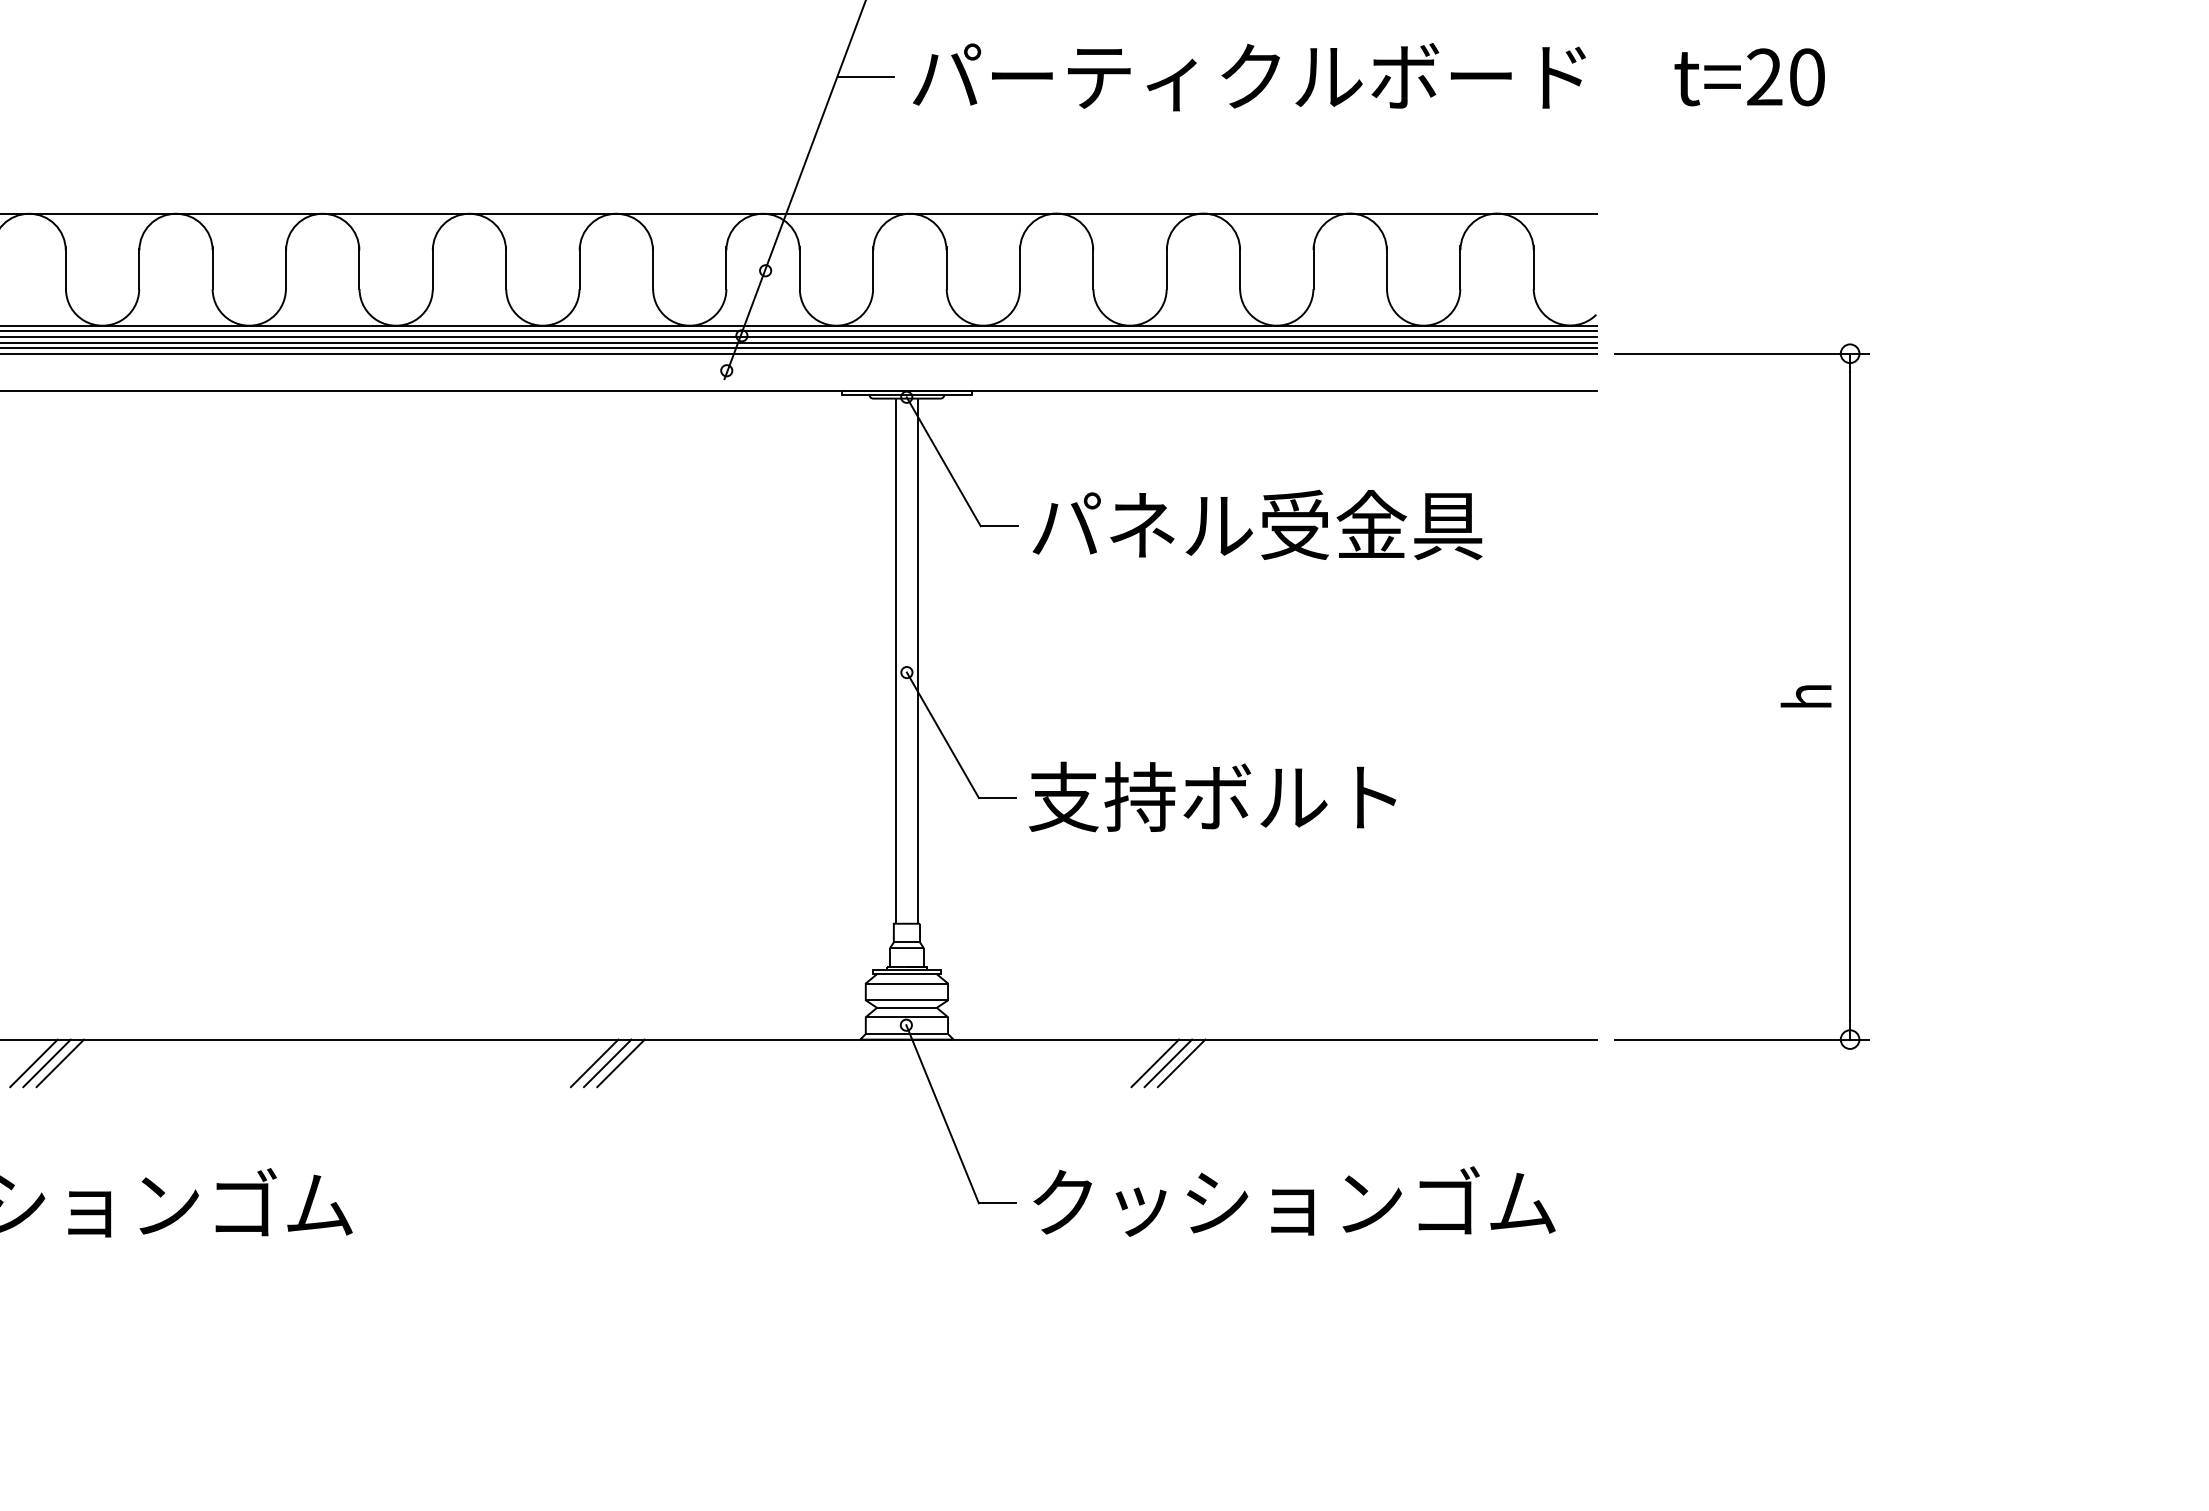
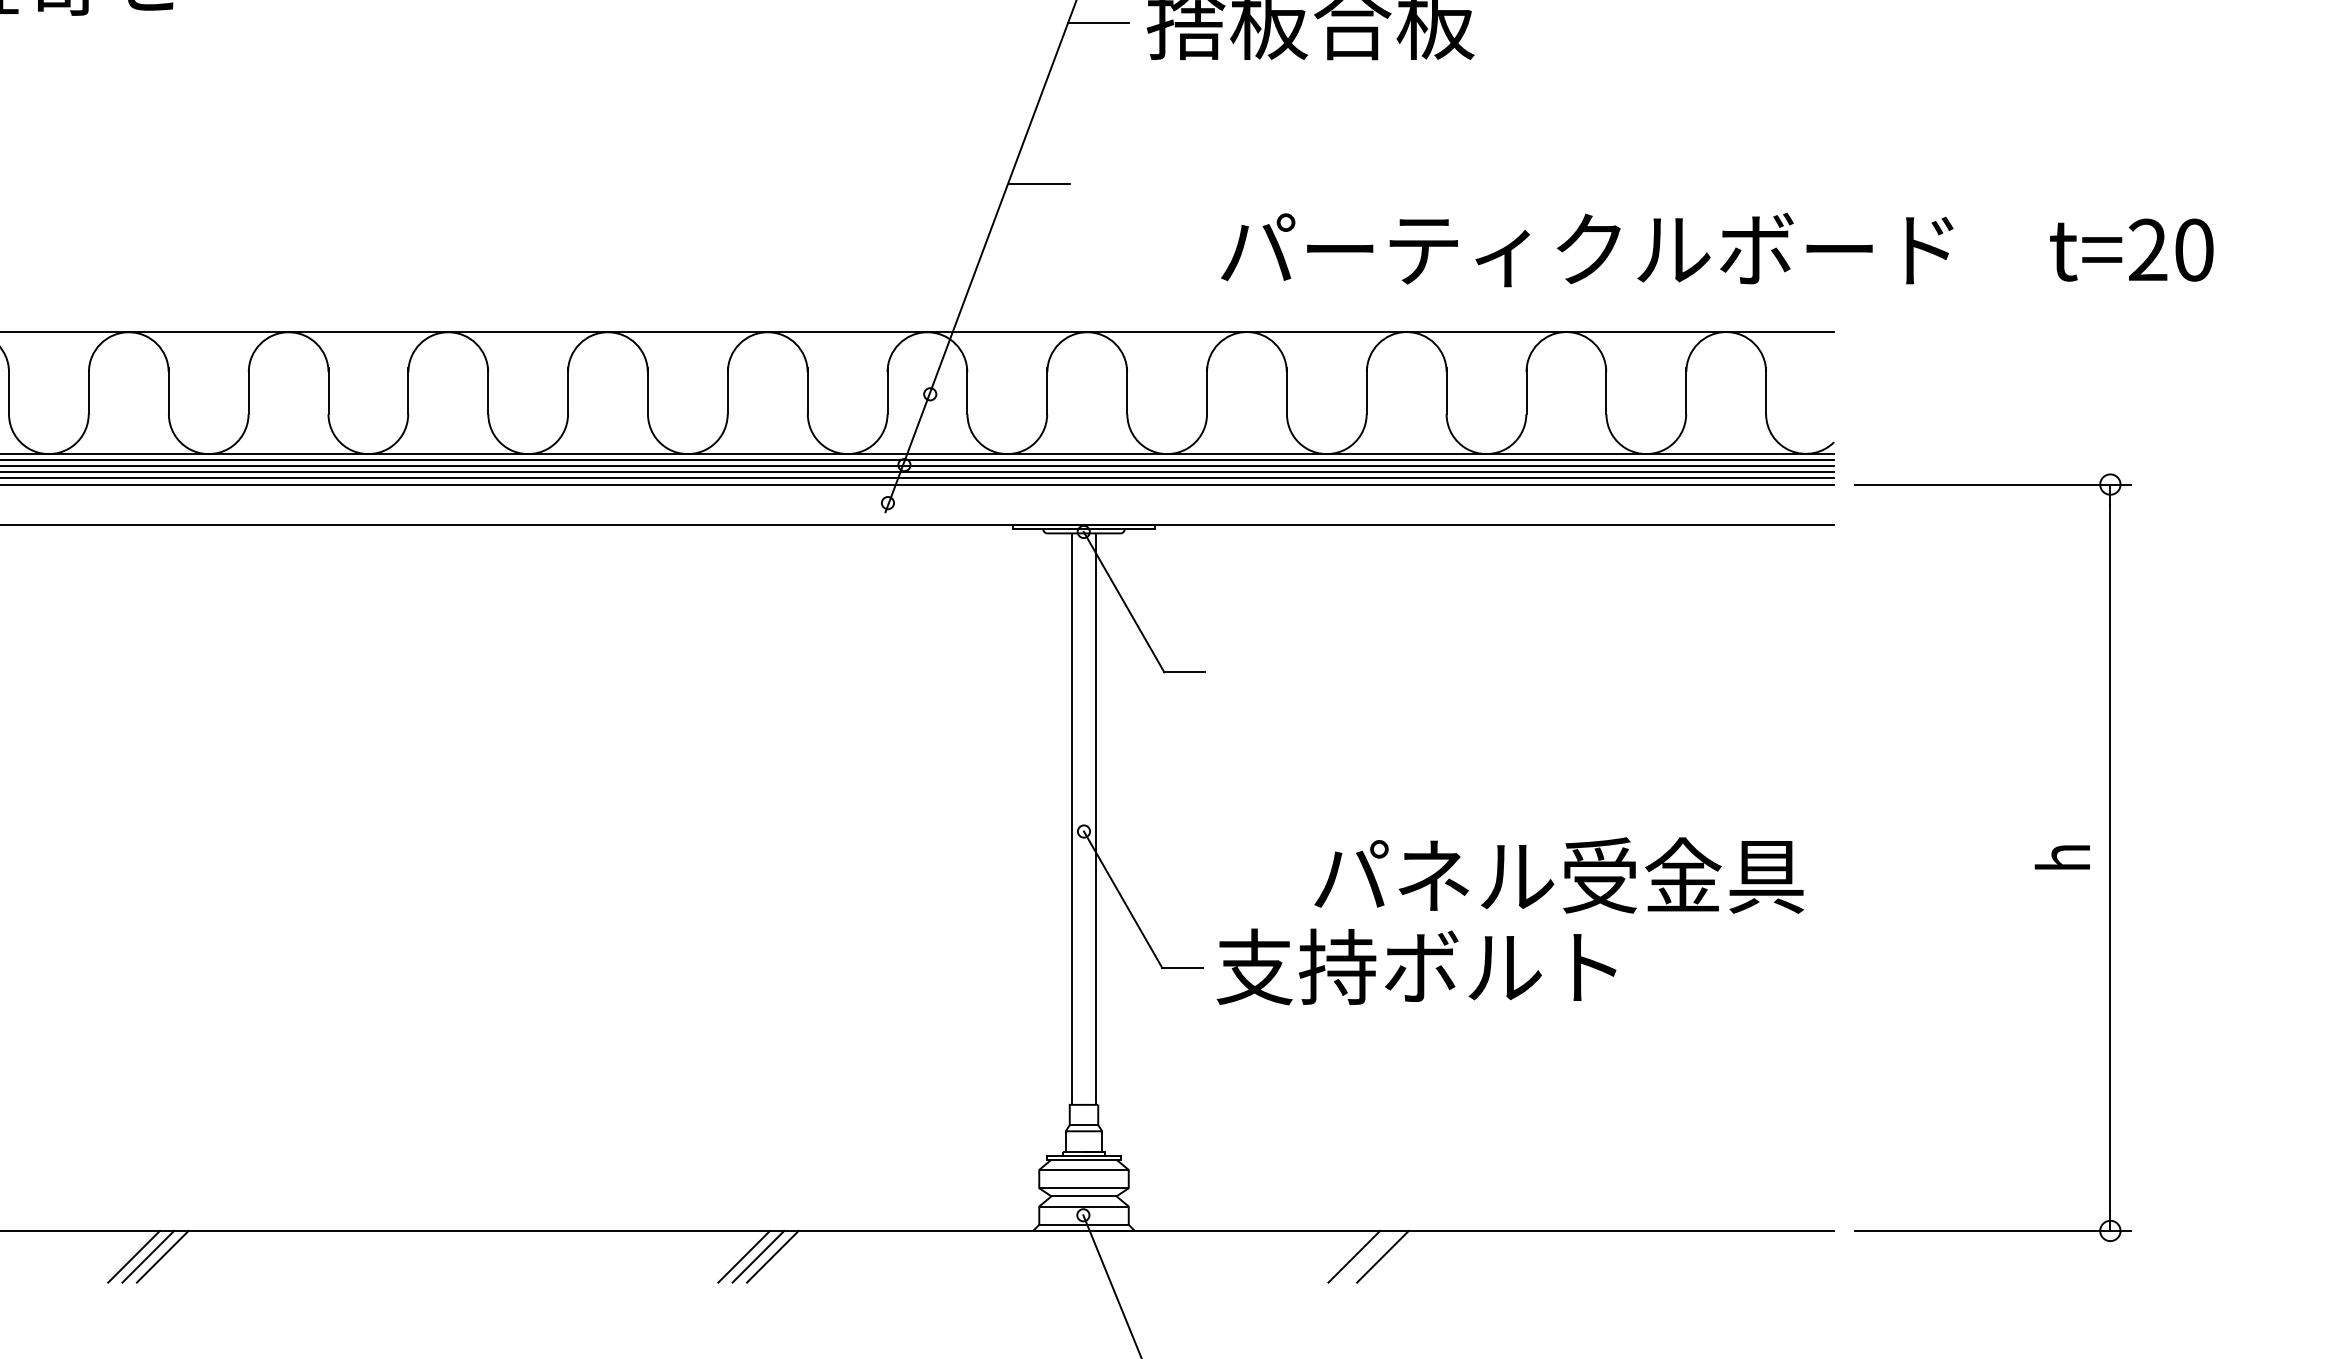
text: (1368, 77) -> (1716, 250), moved
text: (1257, 524) -> (1559, 874), moved
line: (1168, 1063) -> (1368, 1256), removed

